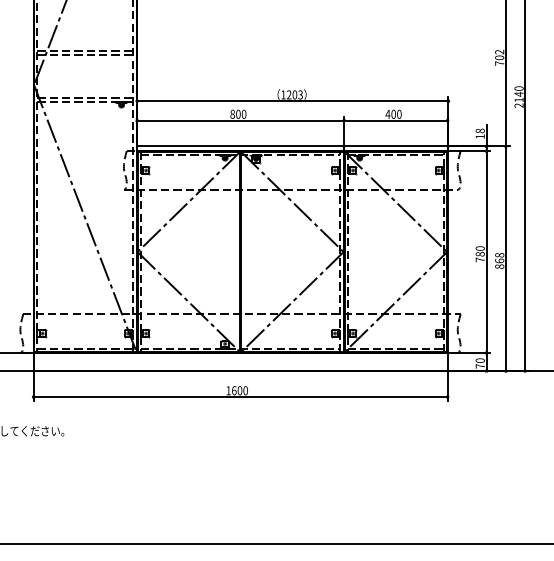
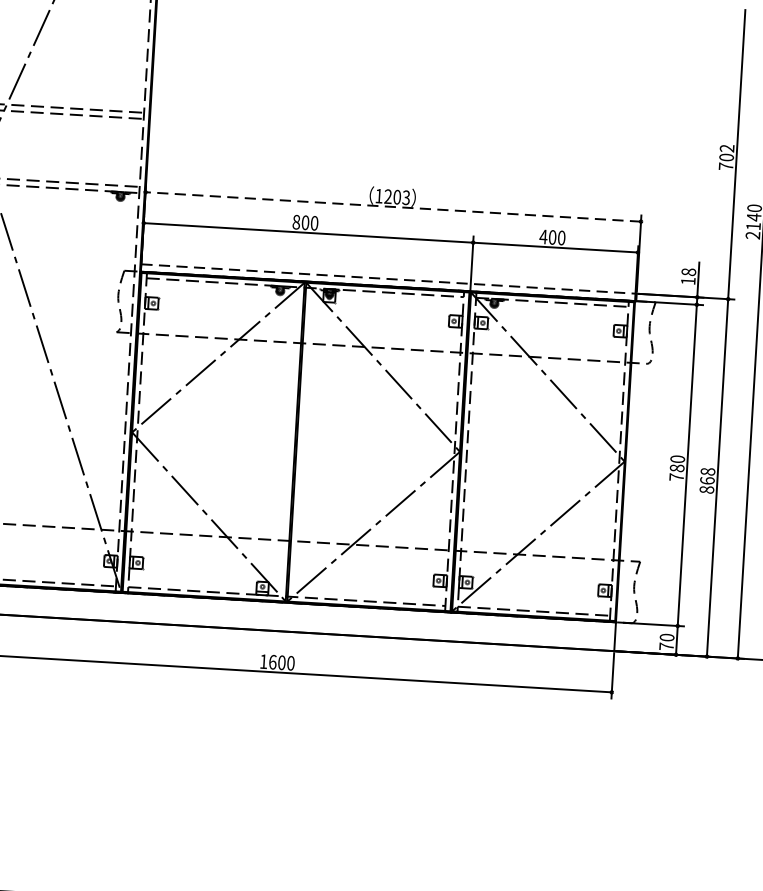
line: (292, 101) -> (392, 207), solid -> dashed
line: (292, 146) -> (388, 279), solid -> dashed

